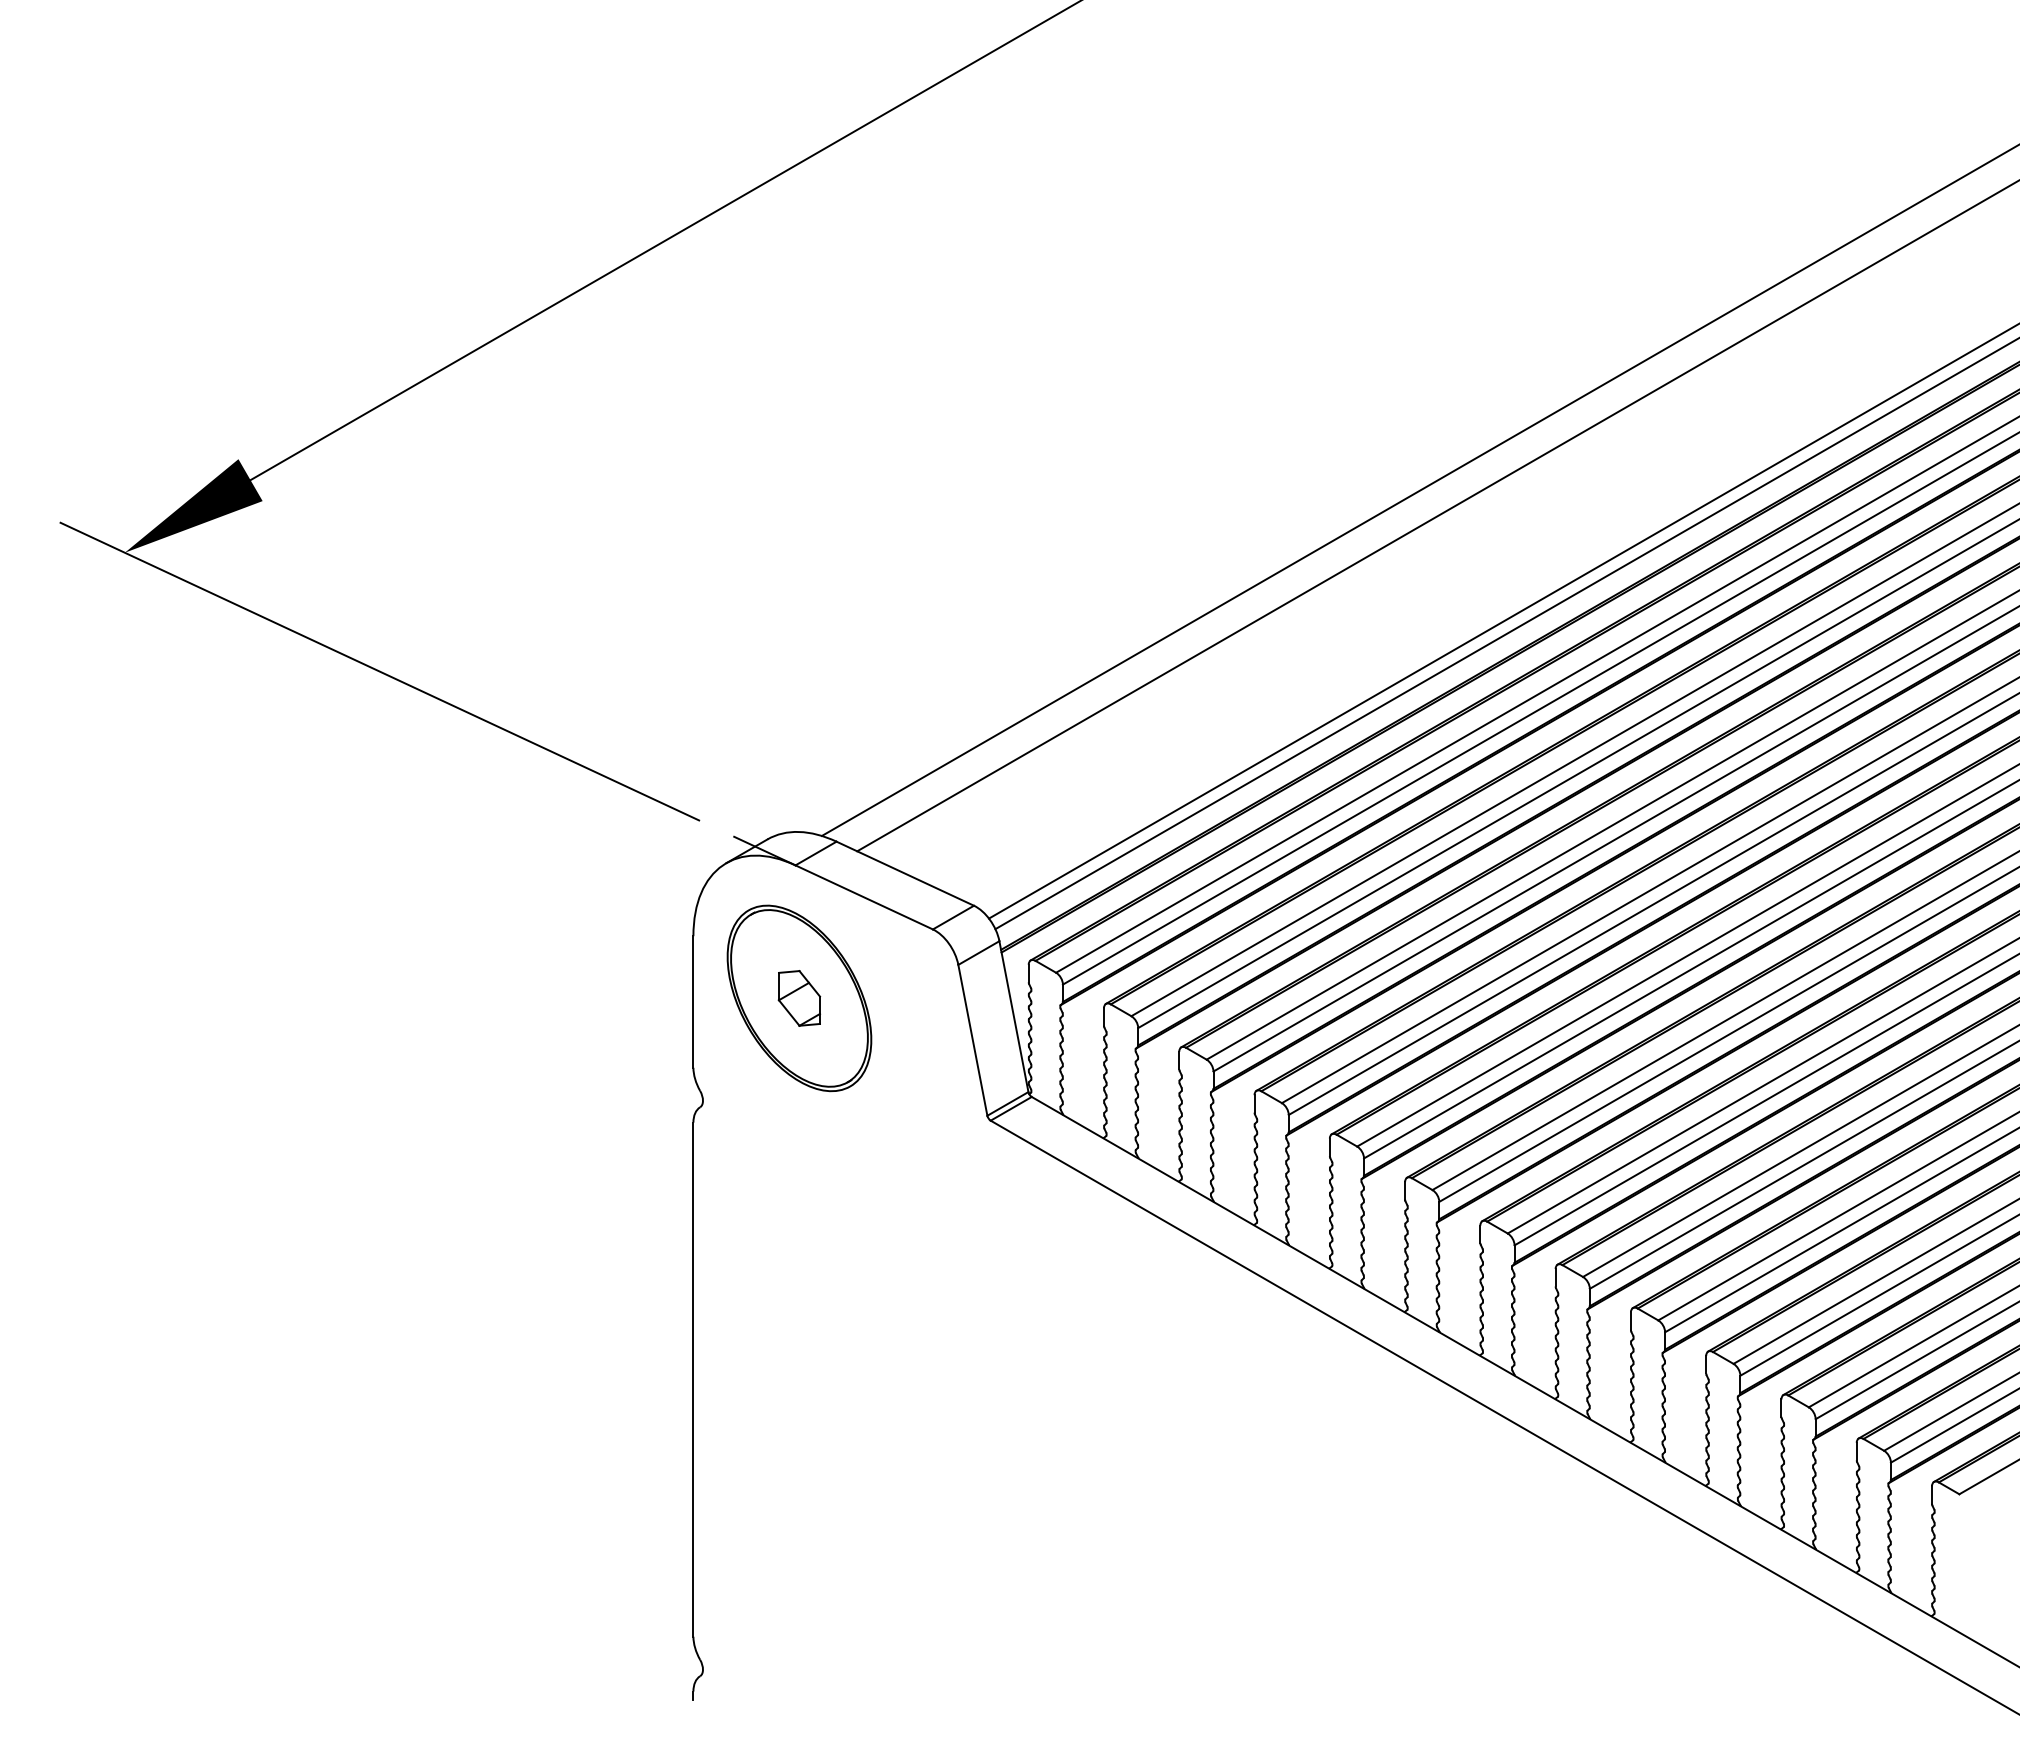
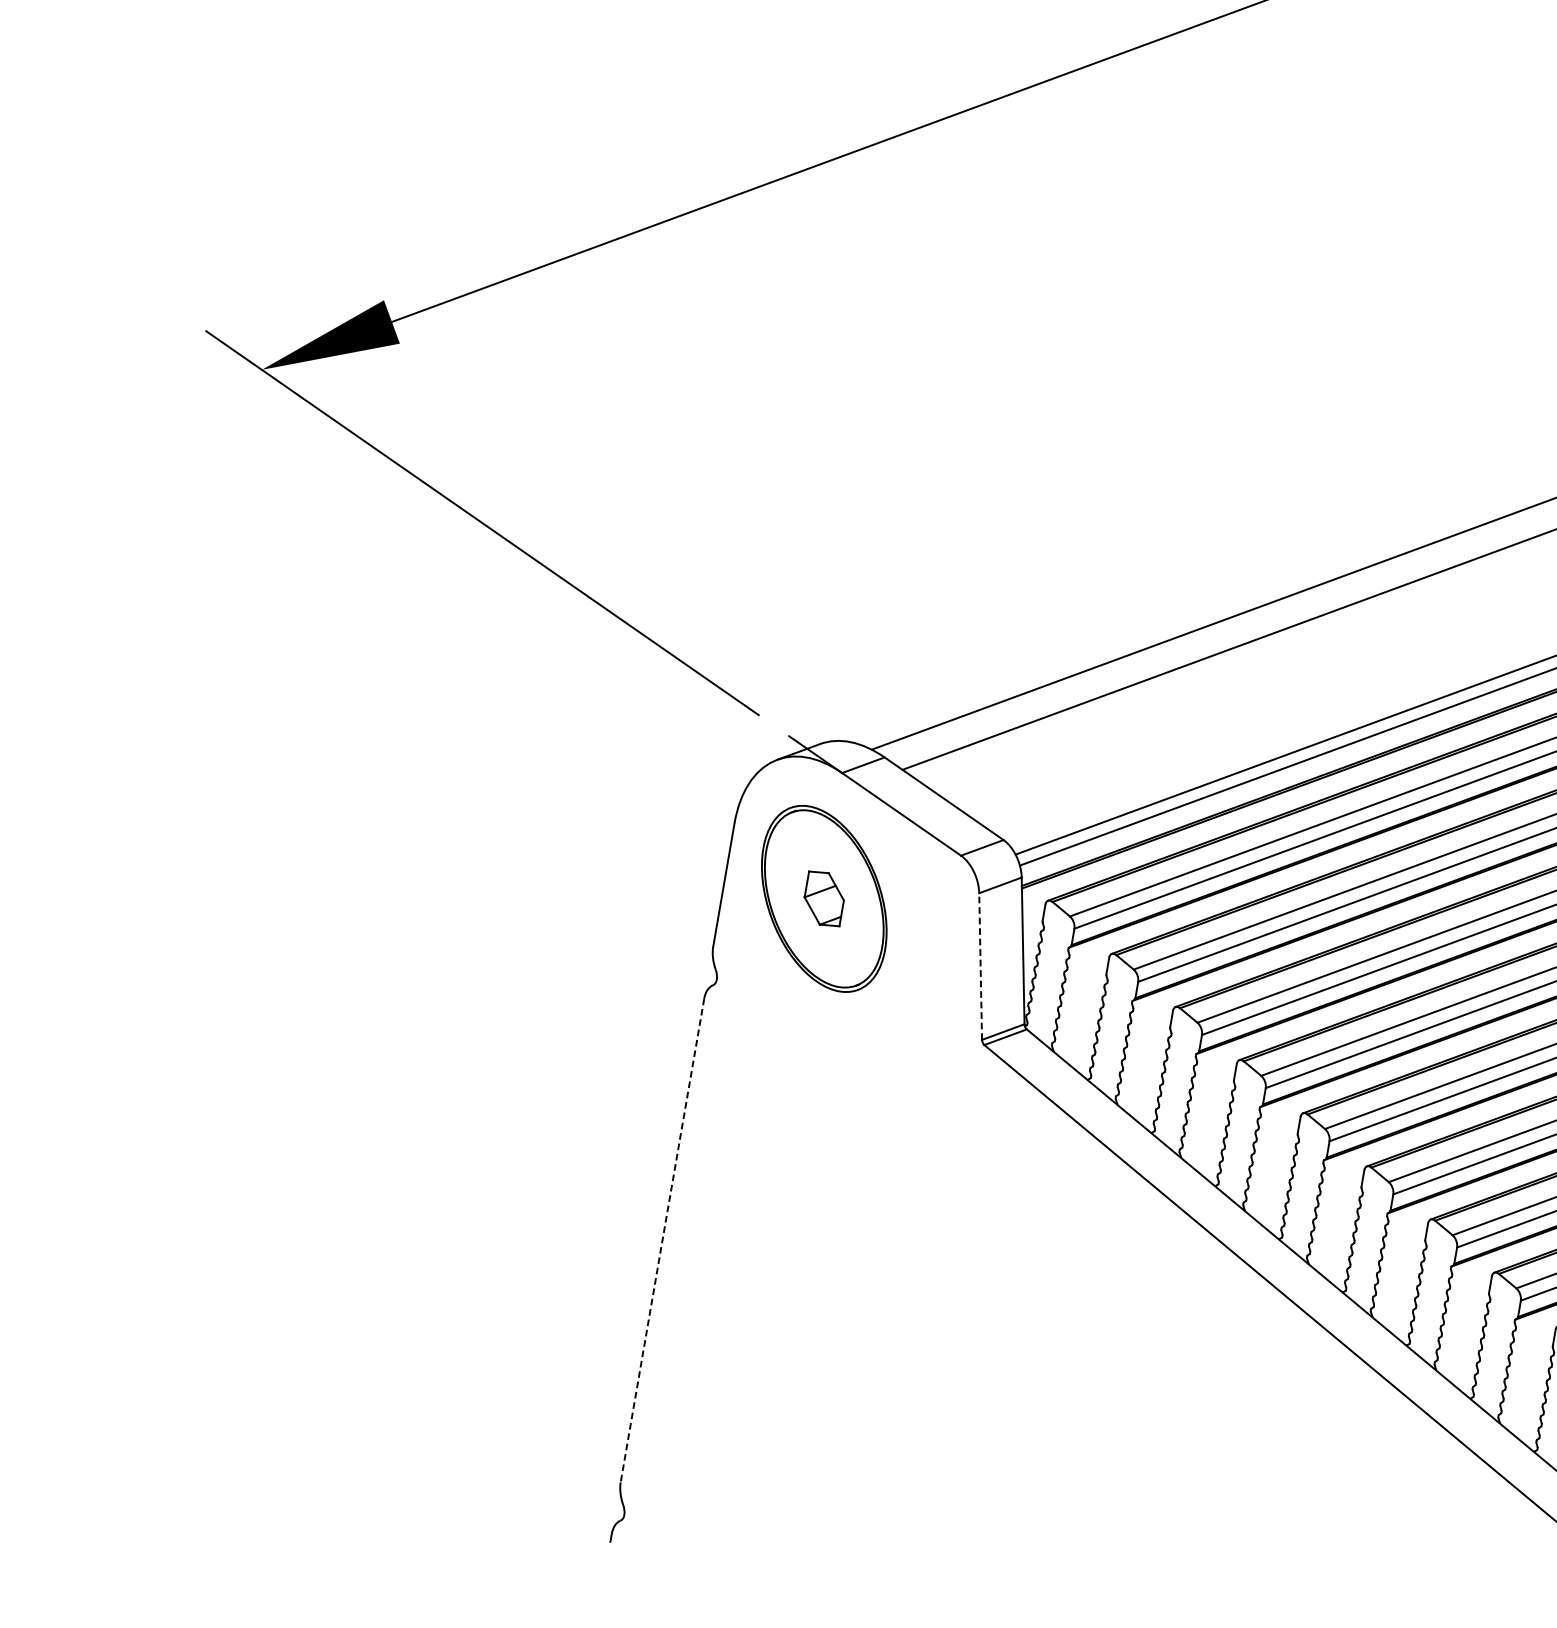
line: (972, 1040) -> (980, 966), solid -> dashed
line: (693, 1380) -> (662, 1241), solid -> dashed

